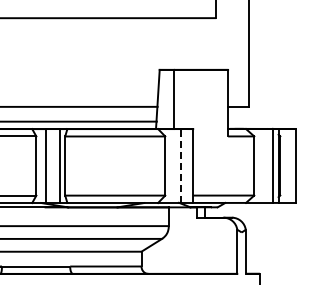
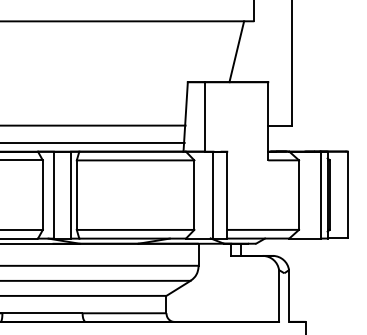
line: (201, 43) -> (236, 51), added
line: (181, 166) -> (213, 195), dashed -> solid

